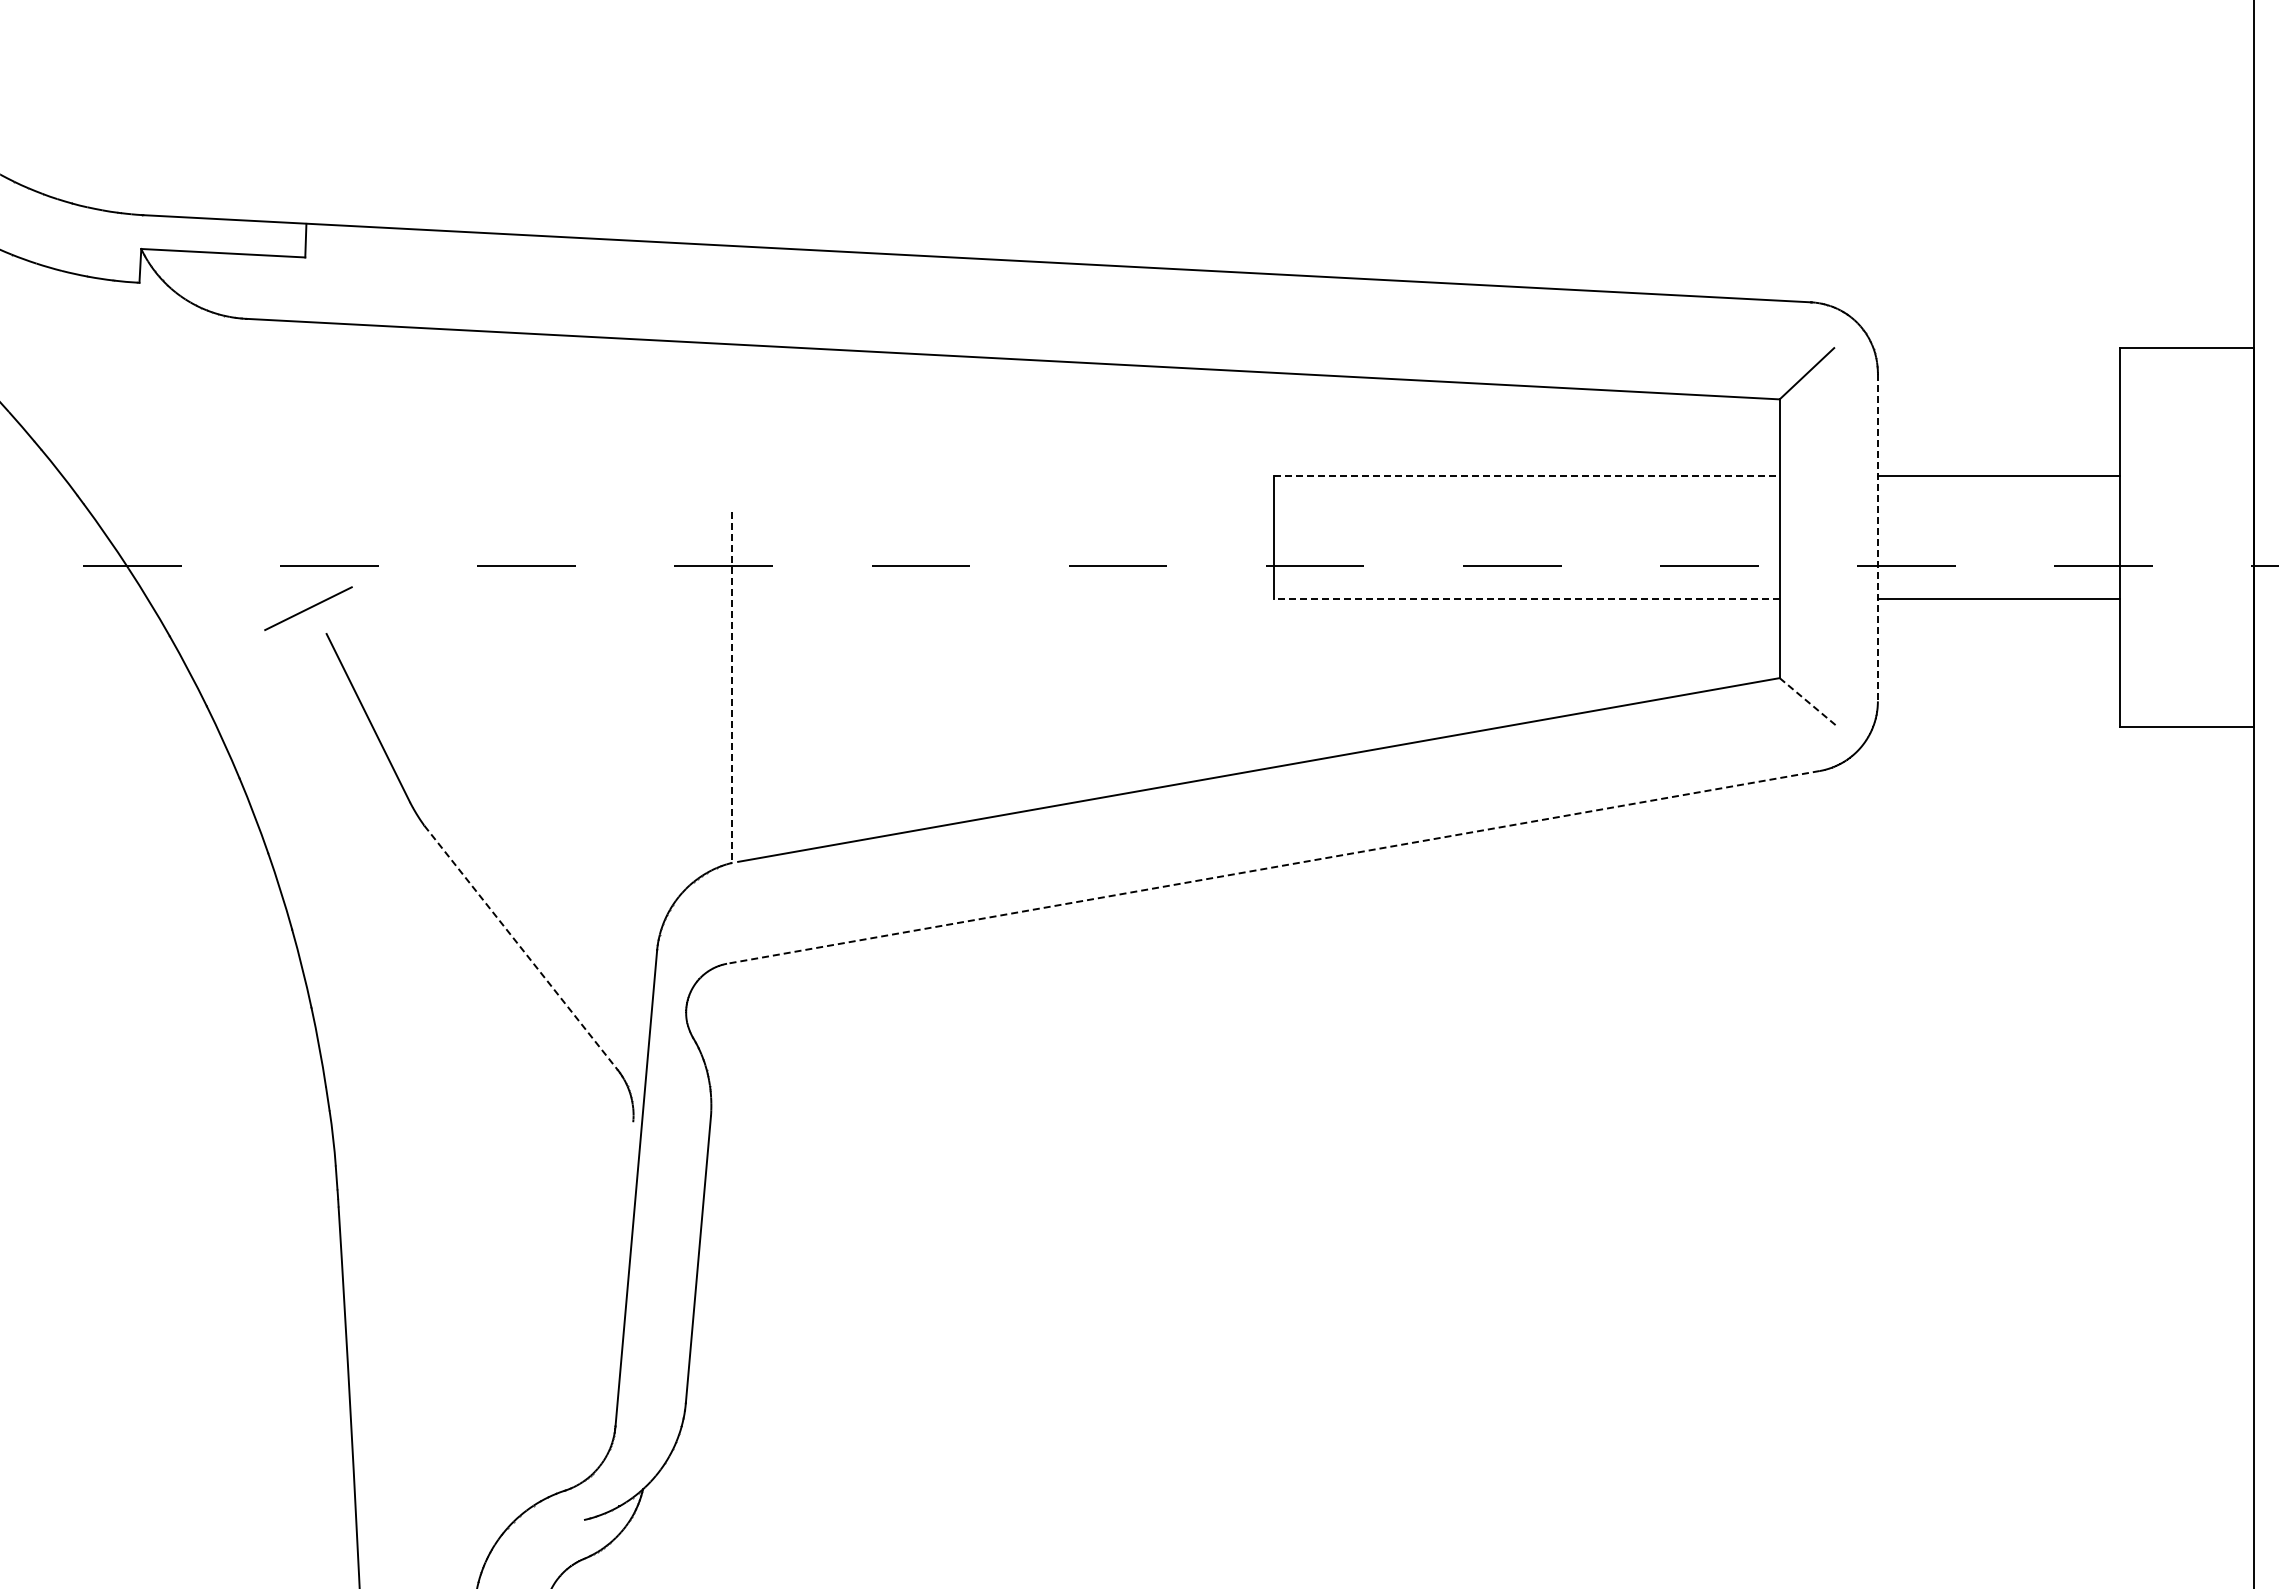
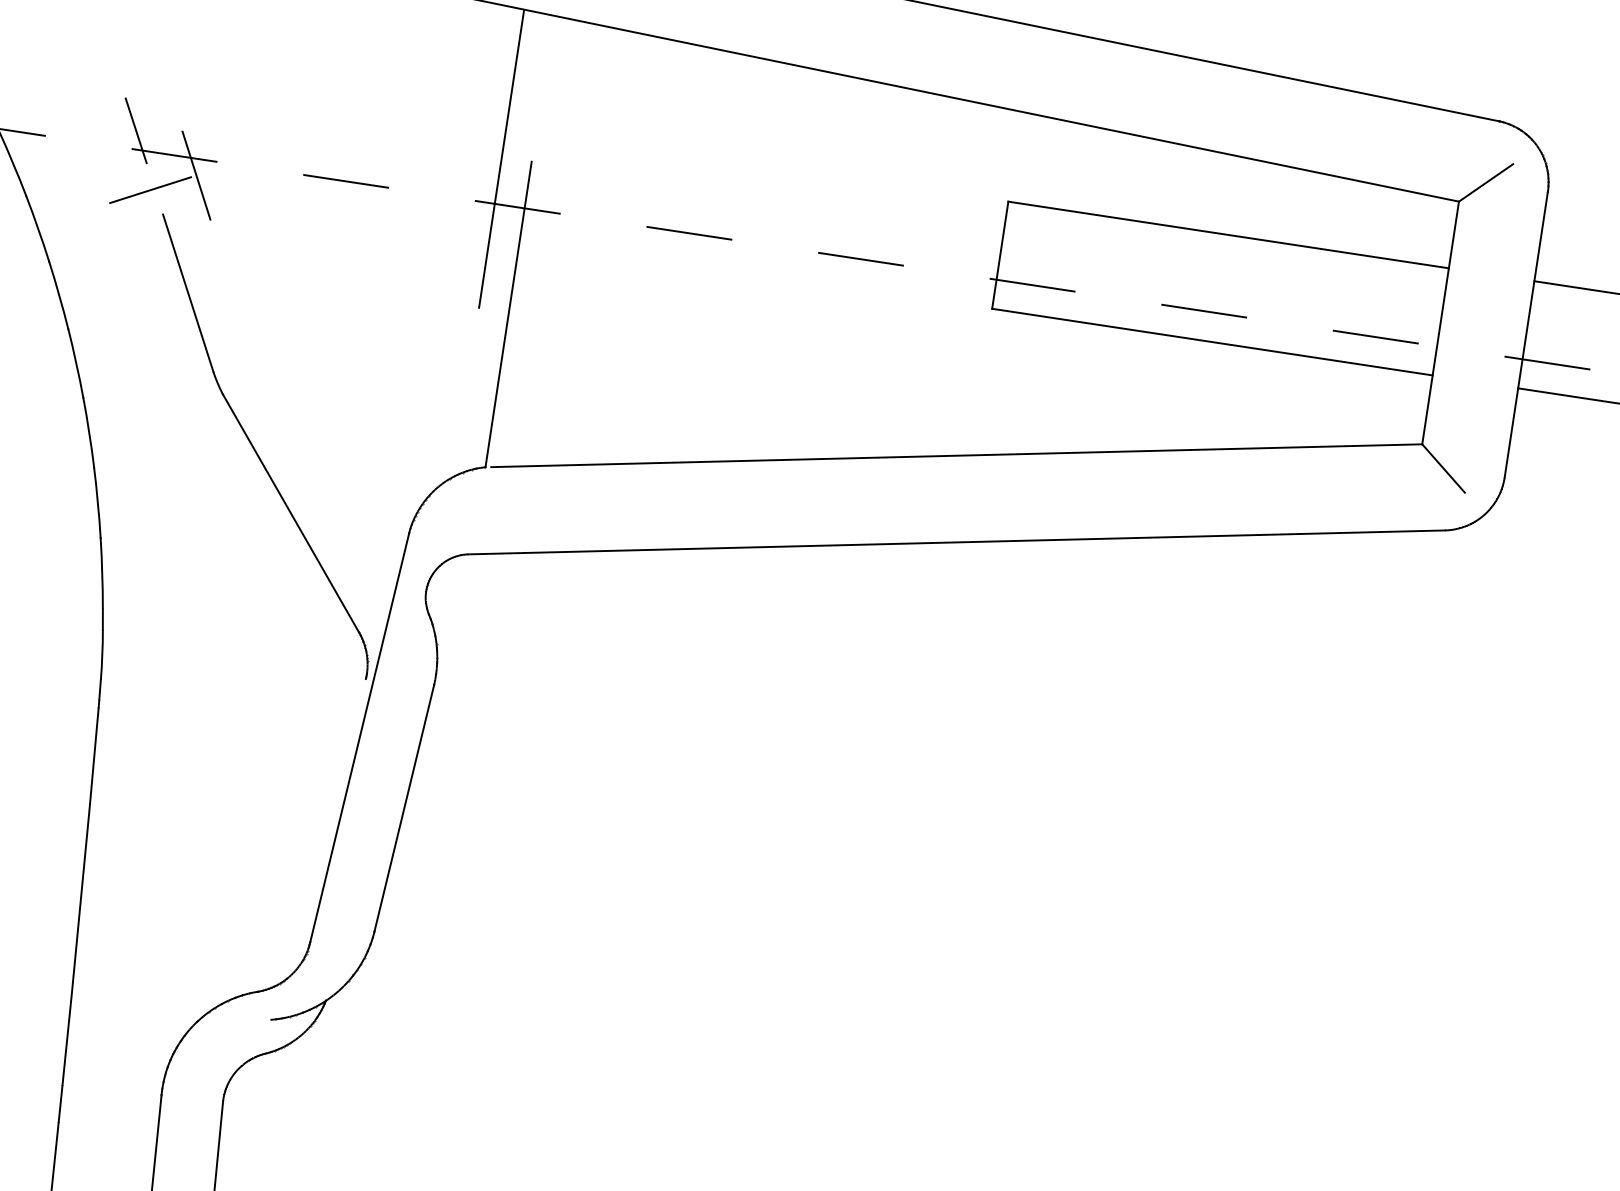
line: (1526, 475) -> (1228, 234), dashed -> solid
line: (697, 513) -> (501, 158), added
line: (1877, 537) -> (1525, 334), dashed -> solid
line: (282, 544) -> (136, 130), added
line: (357, 584) -> (196, 175), added
line: (1526, 599) -> (1212, 342), dashed -> solid
line: (731, 688) -> (508, 315), dashed -> solid
line: (1807, 701) -> (1443, 468), dashed -> solid
line: (1273, 867) -> (956, 542), dashed -> solid
line: (521, 947) -> (291, 513), dashed -> solid

